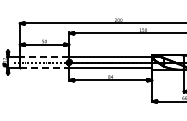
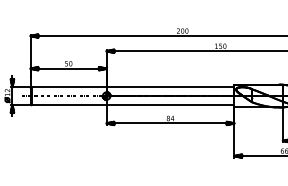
line: (44, 56) -> (68, 86), dashed -> solid
line: (45, 68) -> (70, 105), dashed -> solid

